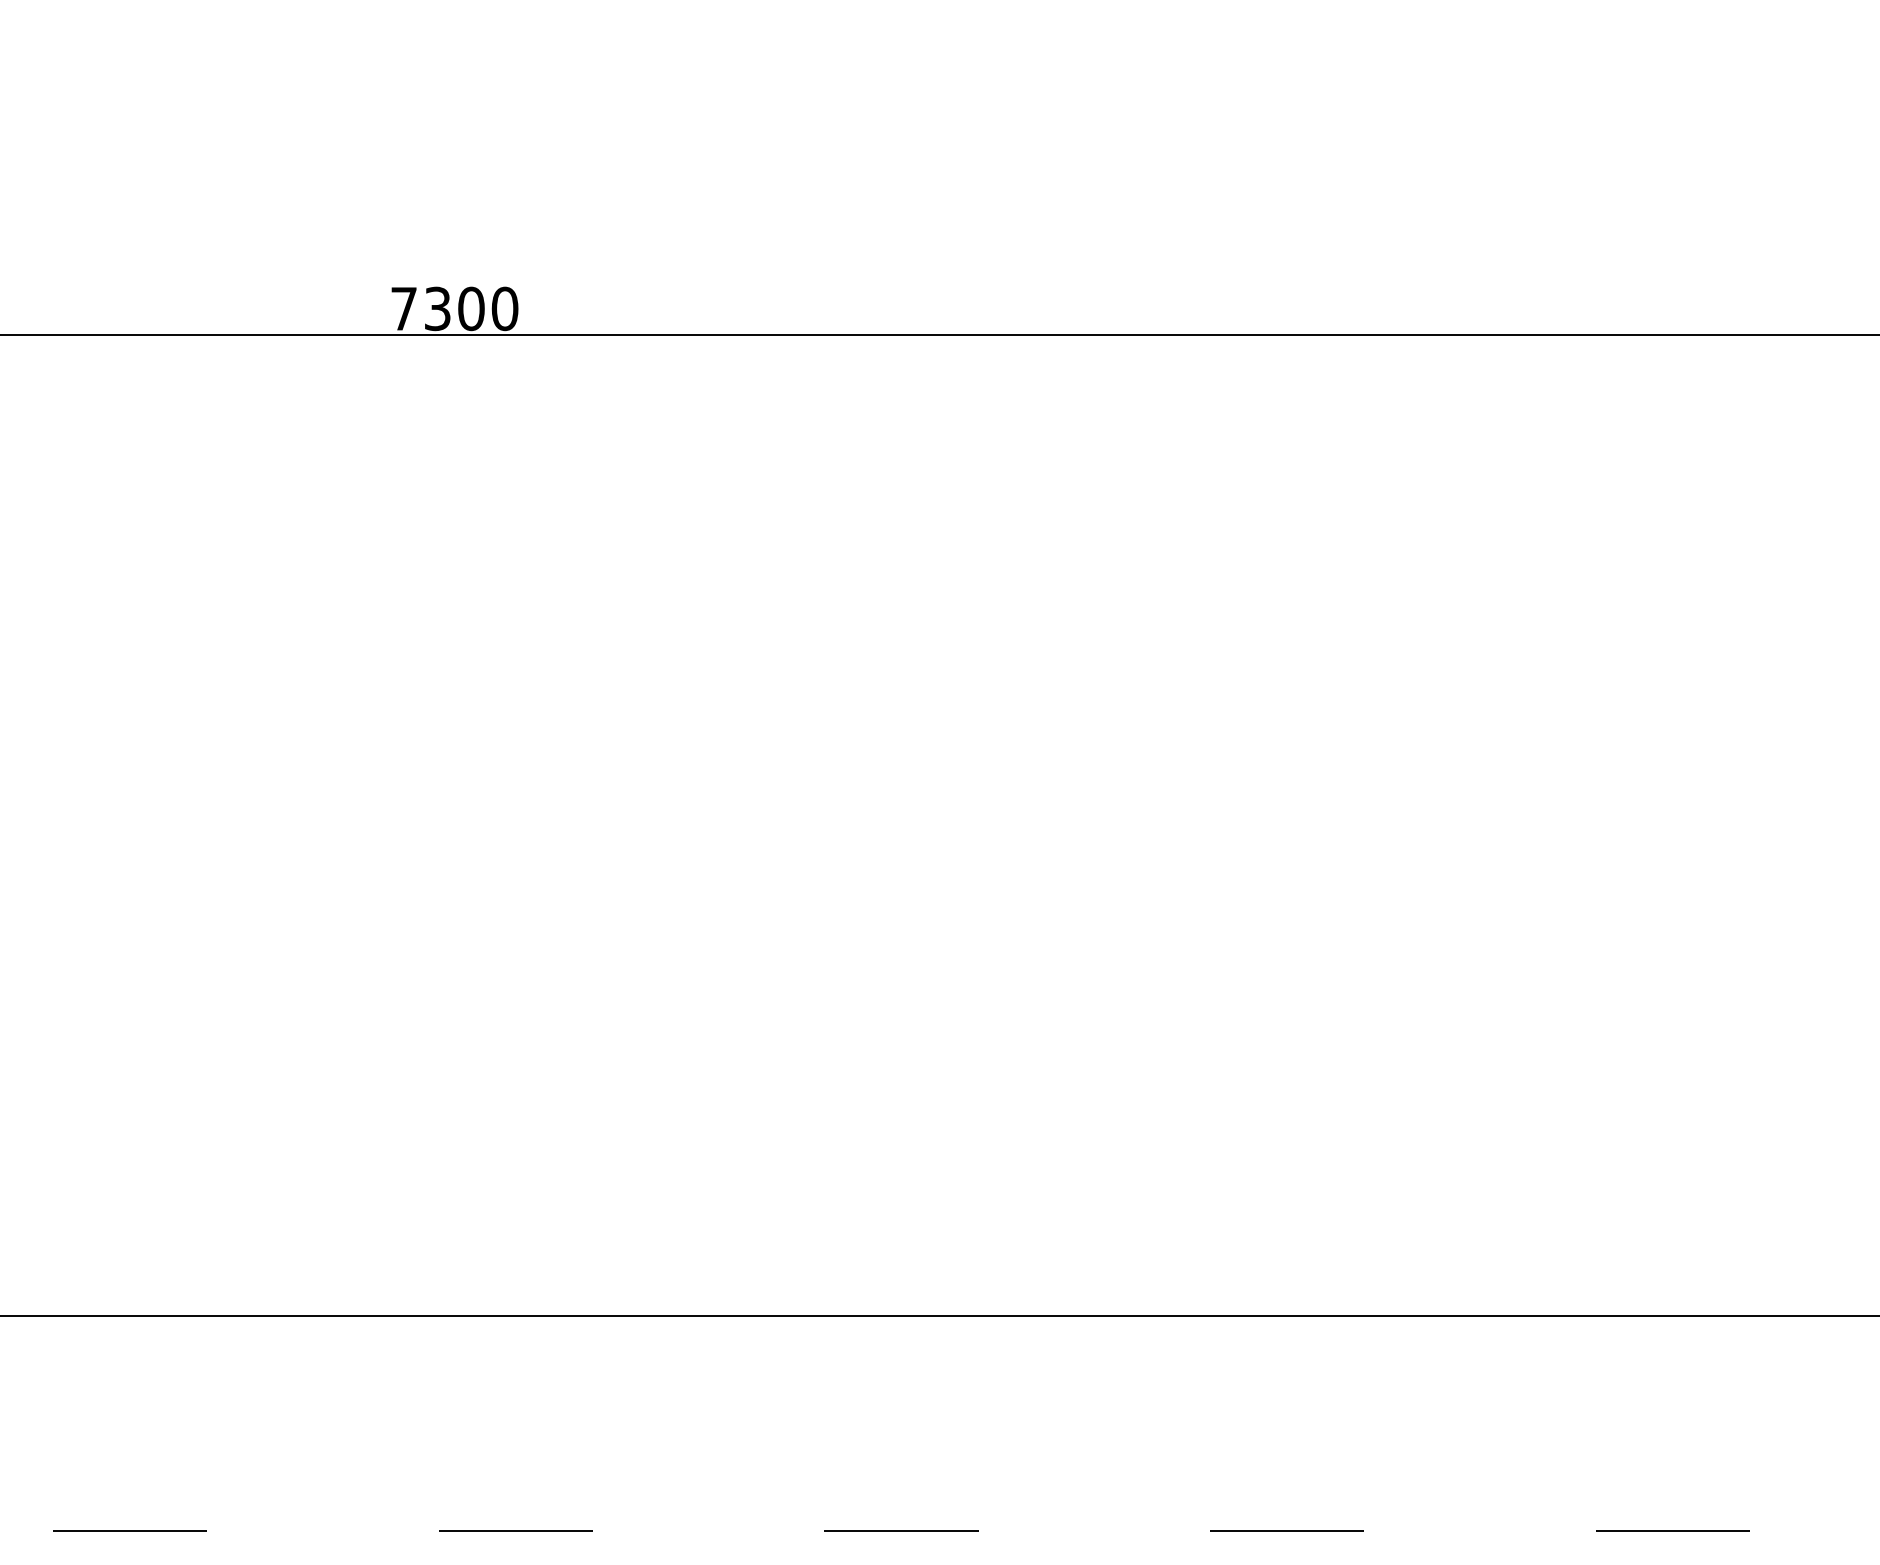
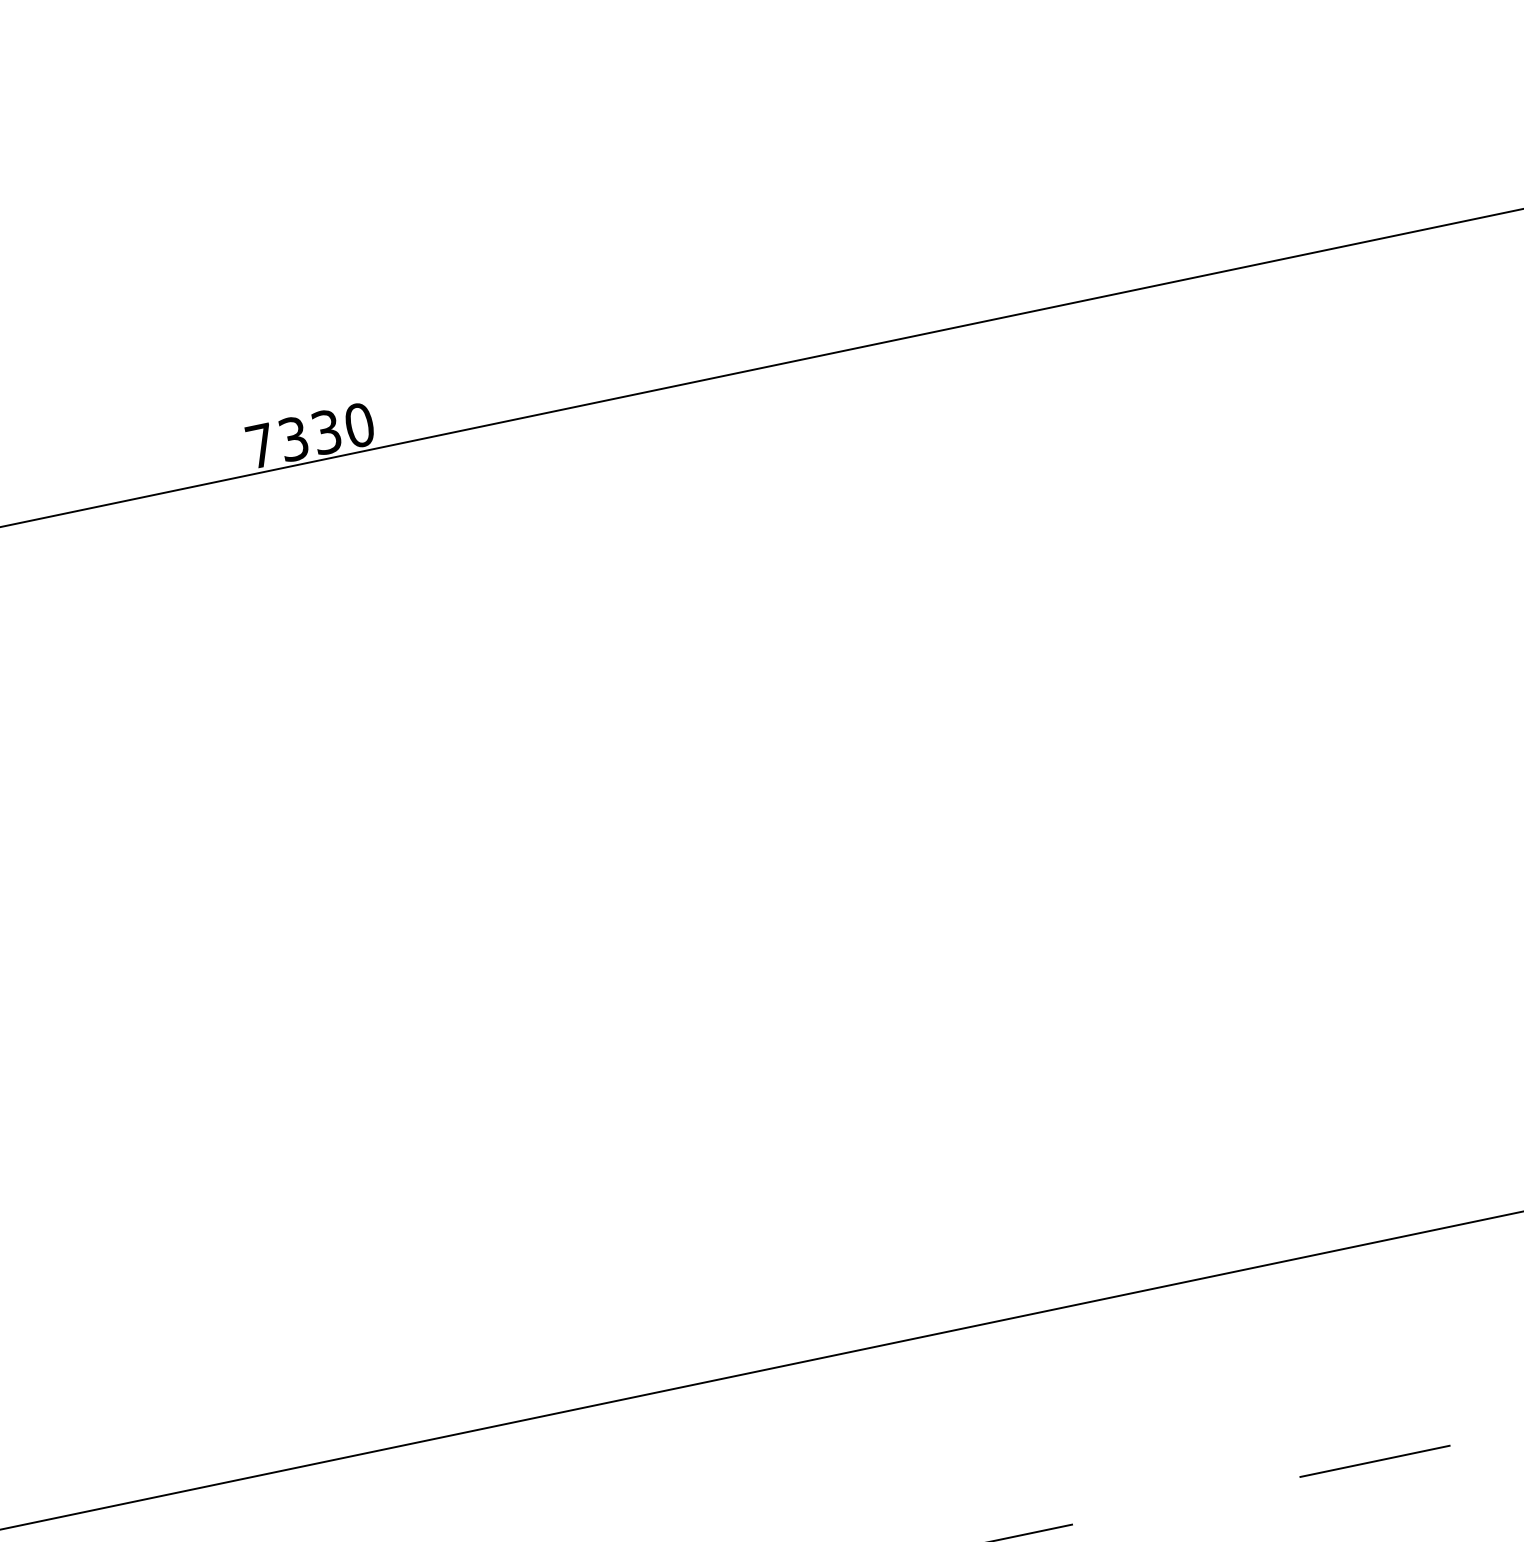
text: (471, 308) -> (326, 431), 7300 -> 7330

